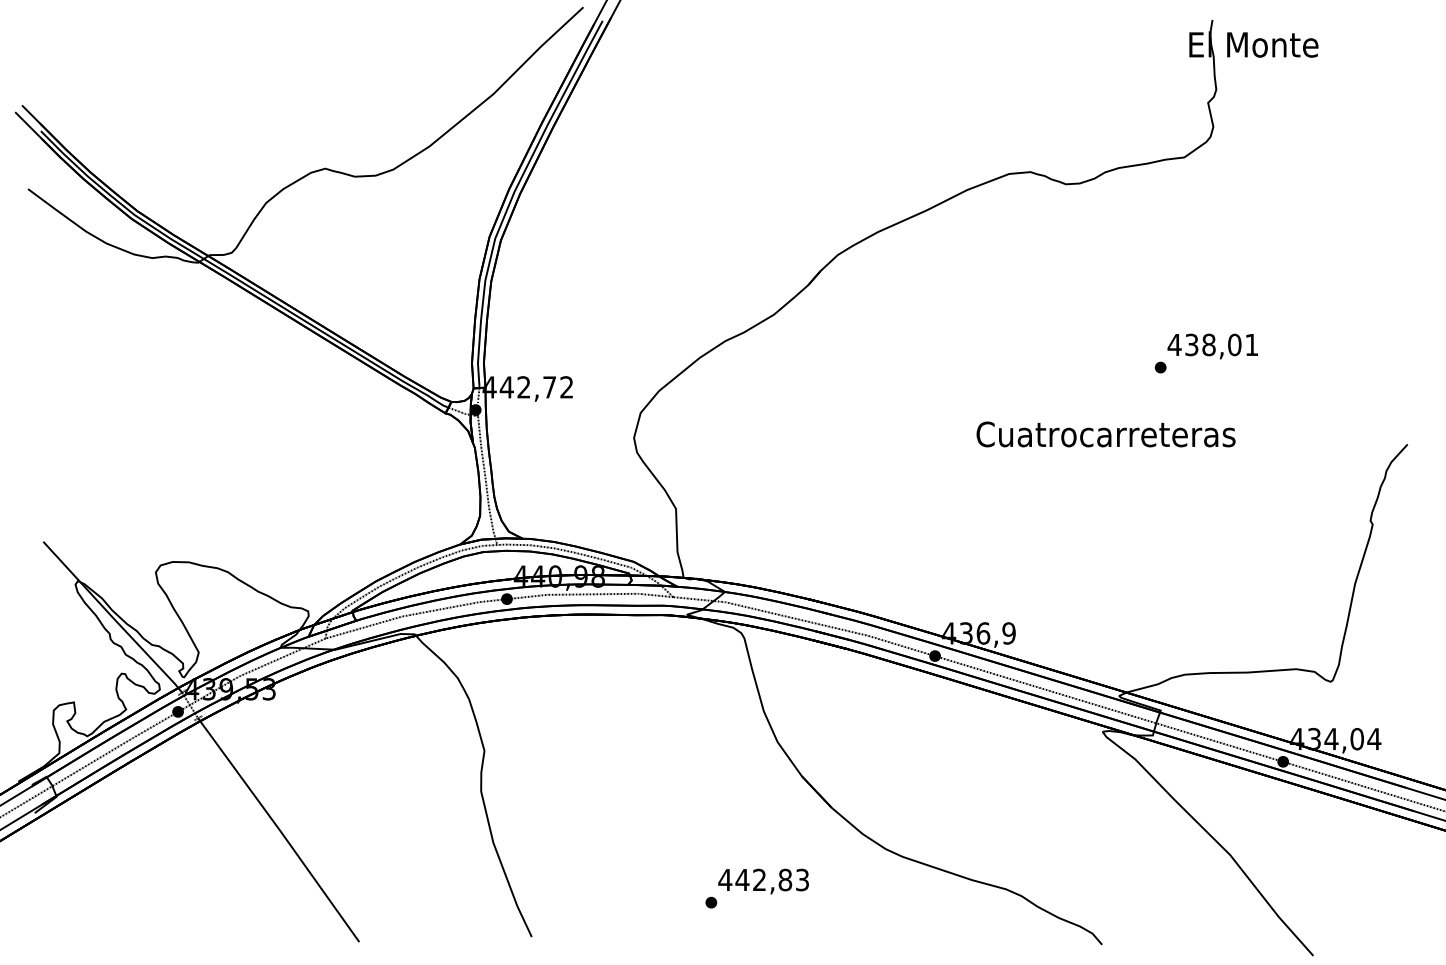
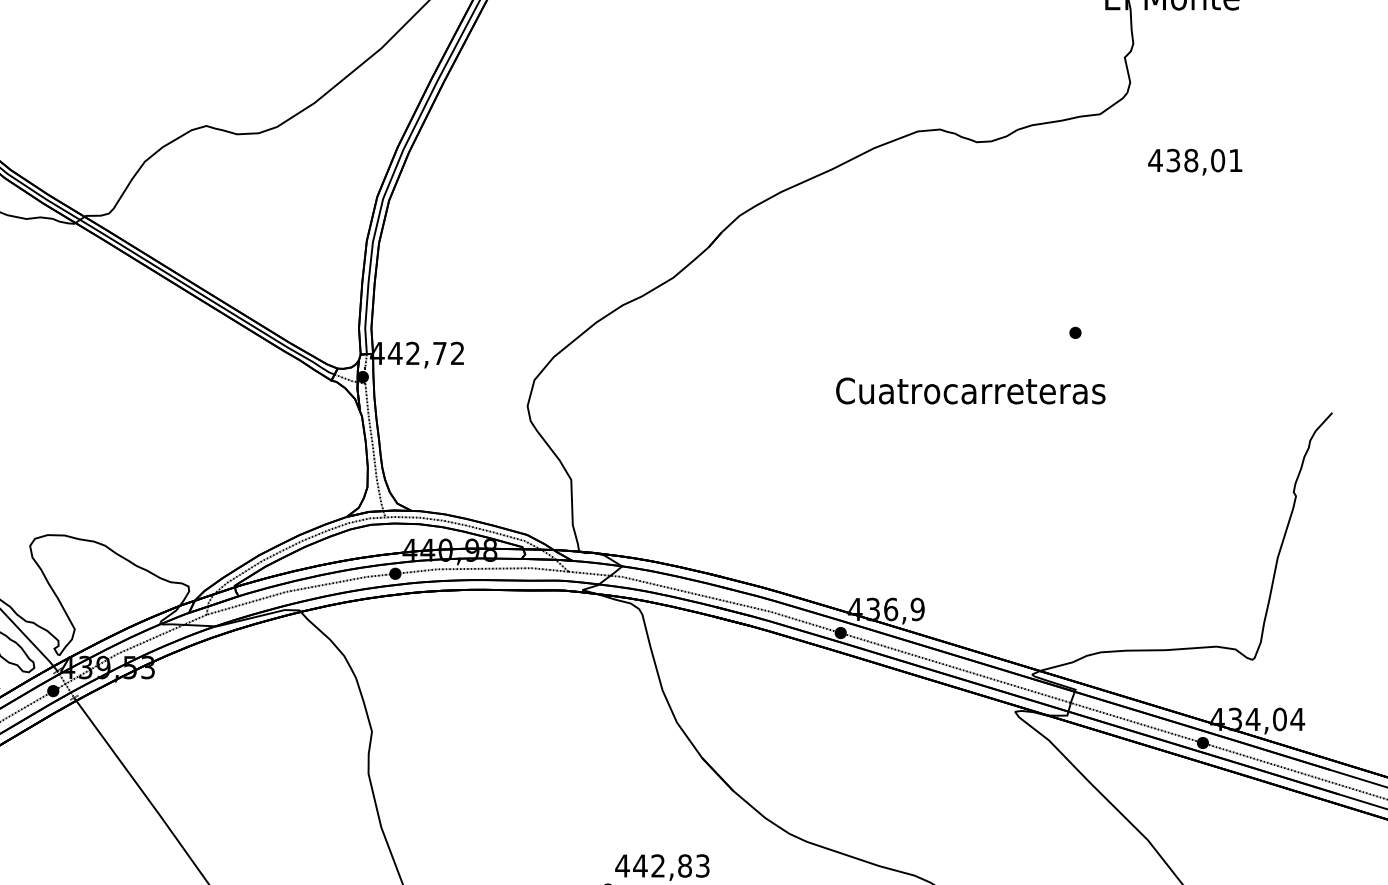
text: (1212, 346) -> (1194, 162), moved
text: (1105, 434) -> (970, 391), moved

